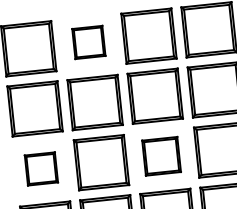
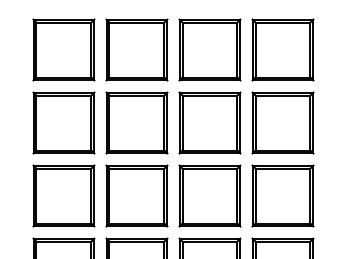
part: (88, 42) -> (136, 49), size x1.67
part: (161, 155) -> (209, 195), size x1.43
part: (41, 168) -> (63, 195), size x1.67

